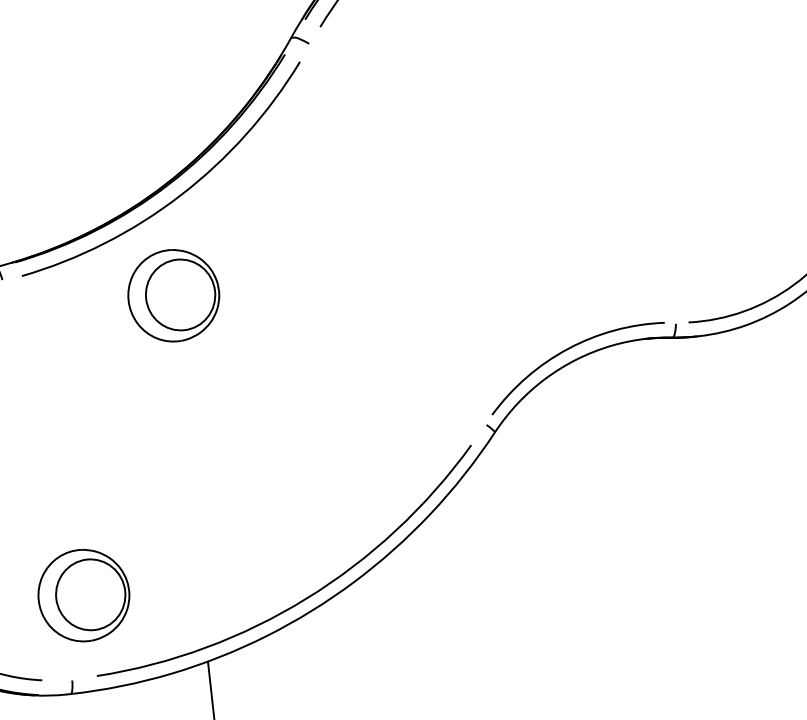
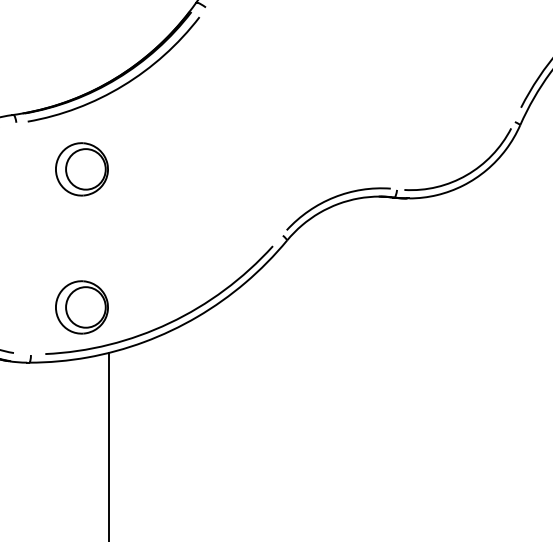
part: (172, 296) -> (81, 169), moved
part: (83, 595) -> (81, 307), moved

